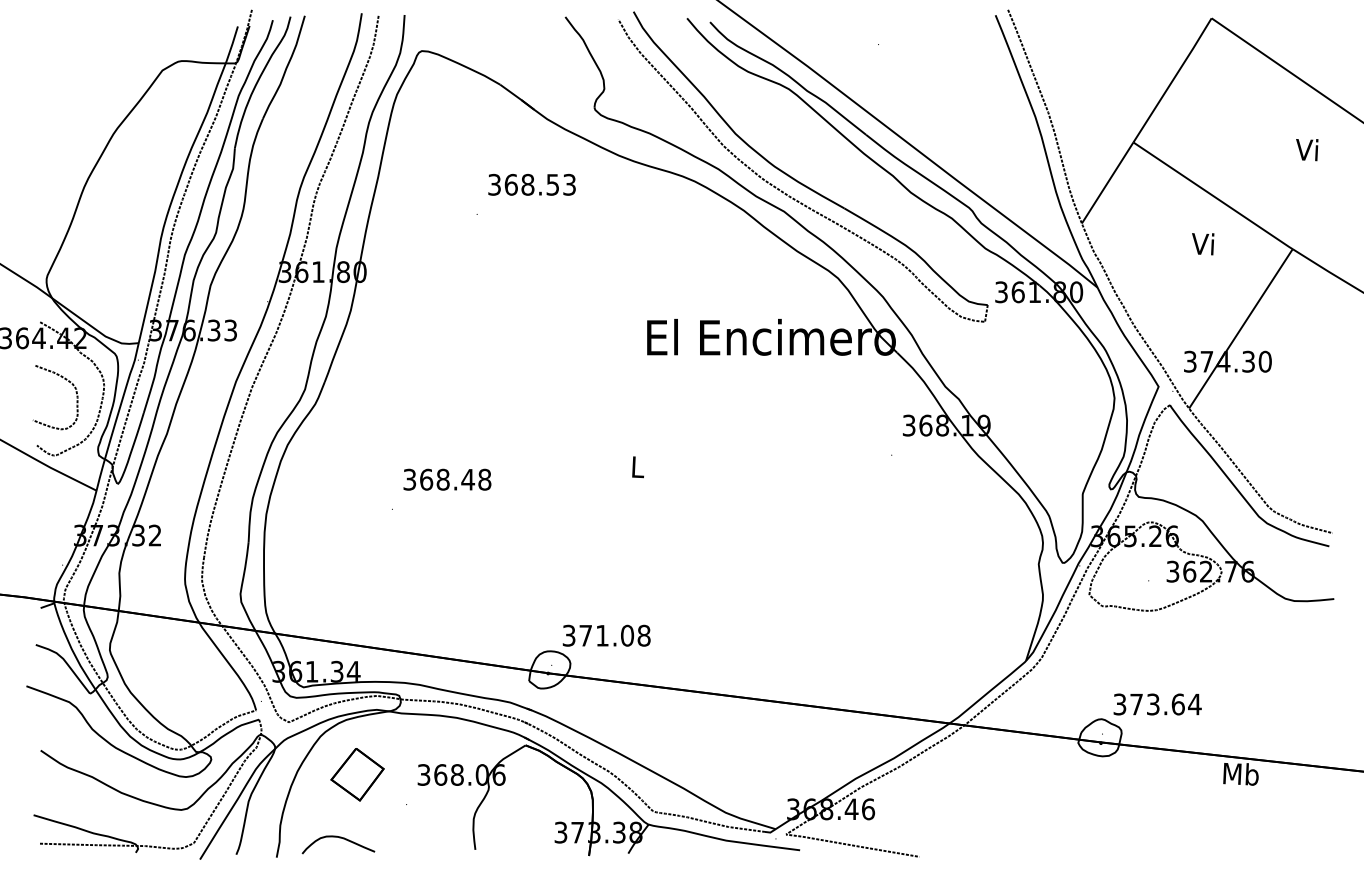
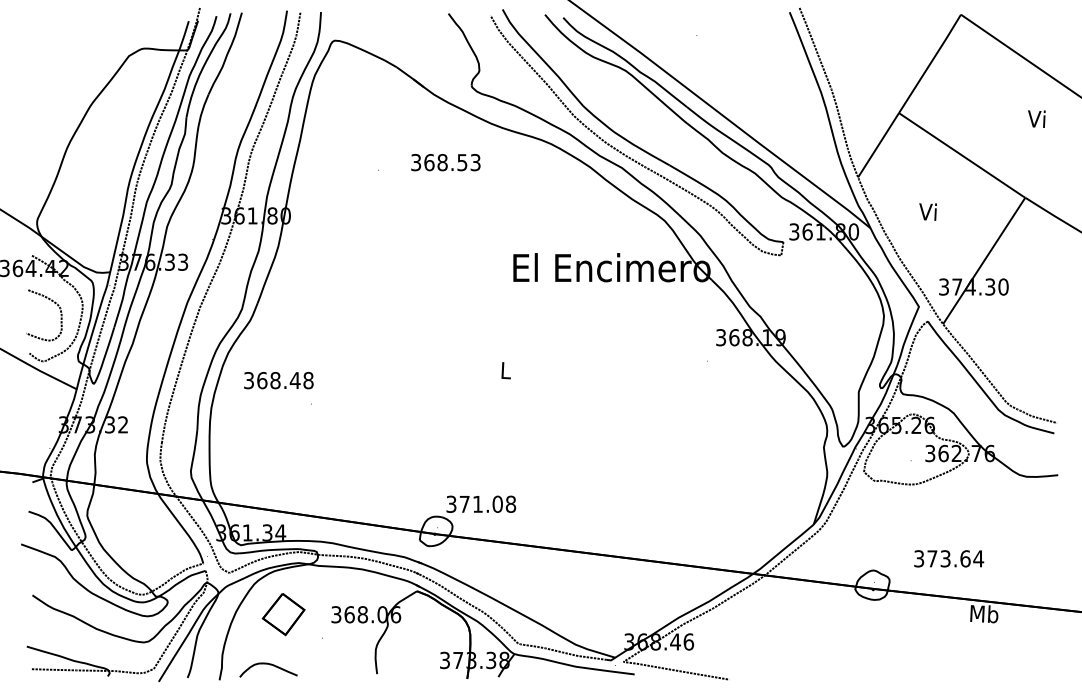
text: (531, 184) -> (445, 162), moved
text: (1203, 244) -> (928, 212), moved
text: (447, 479) -> (278, 380), moved
text: (1157, 704) -> (948, 558), moved

